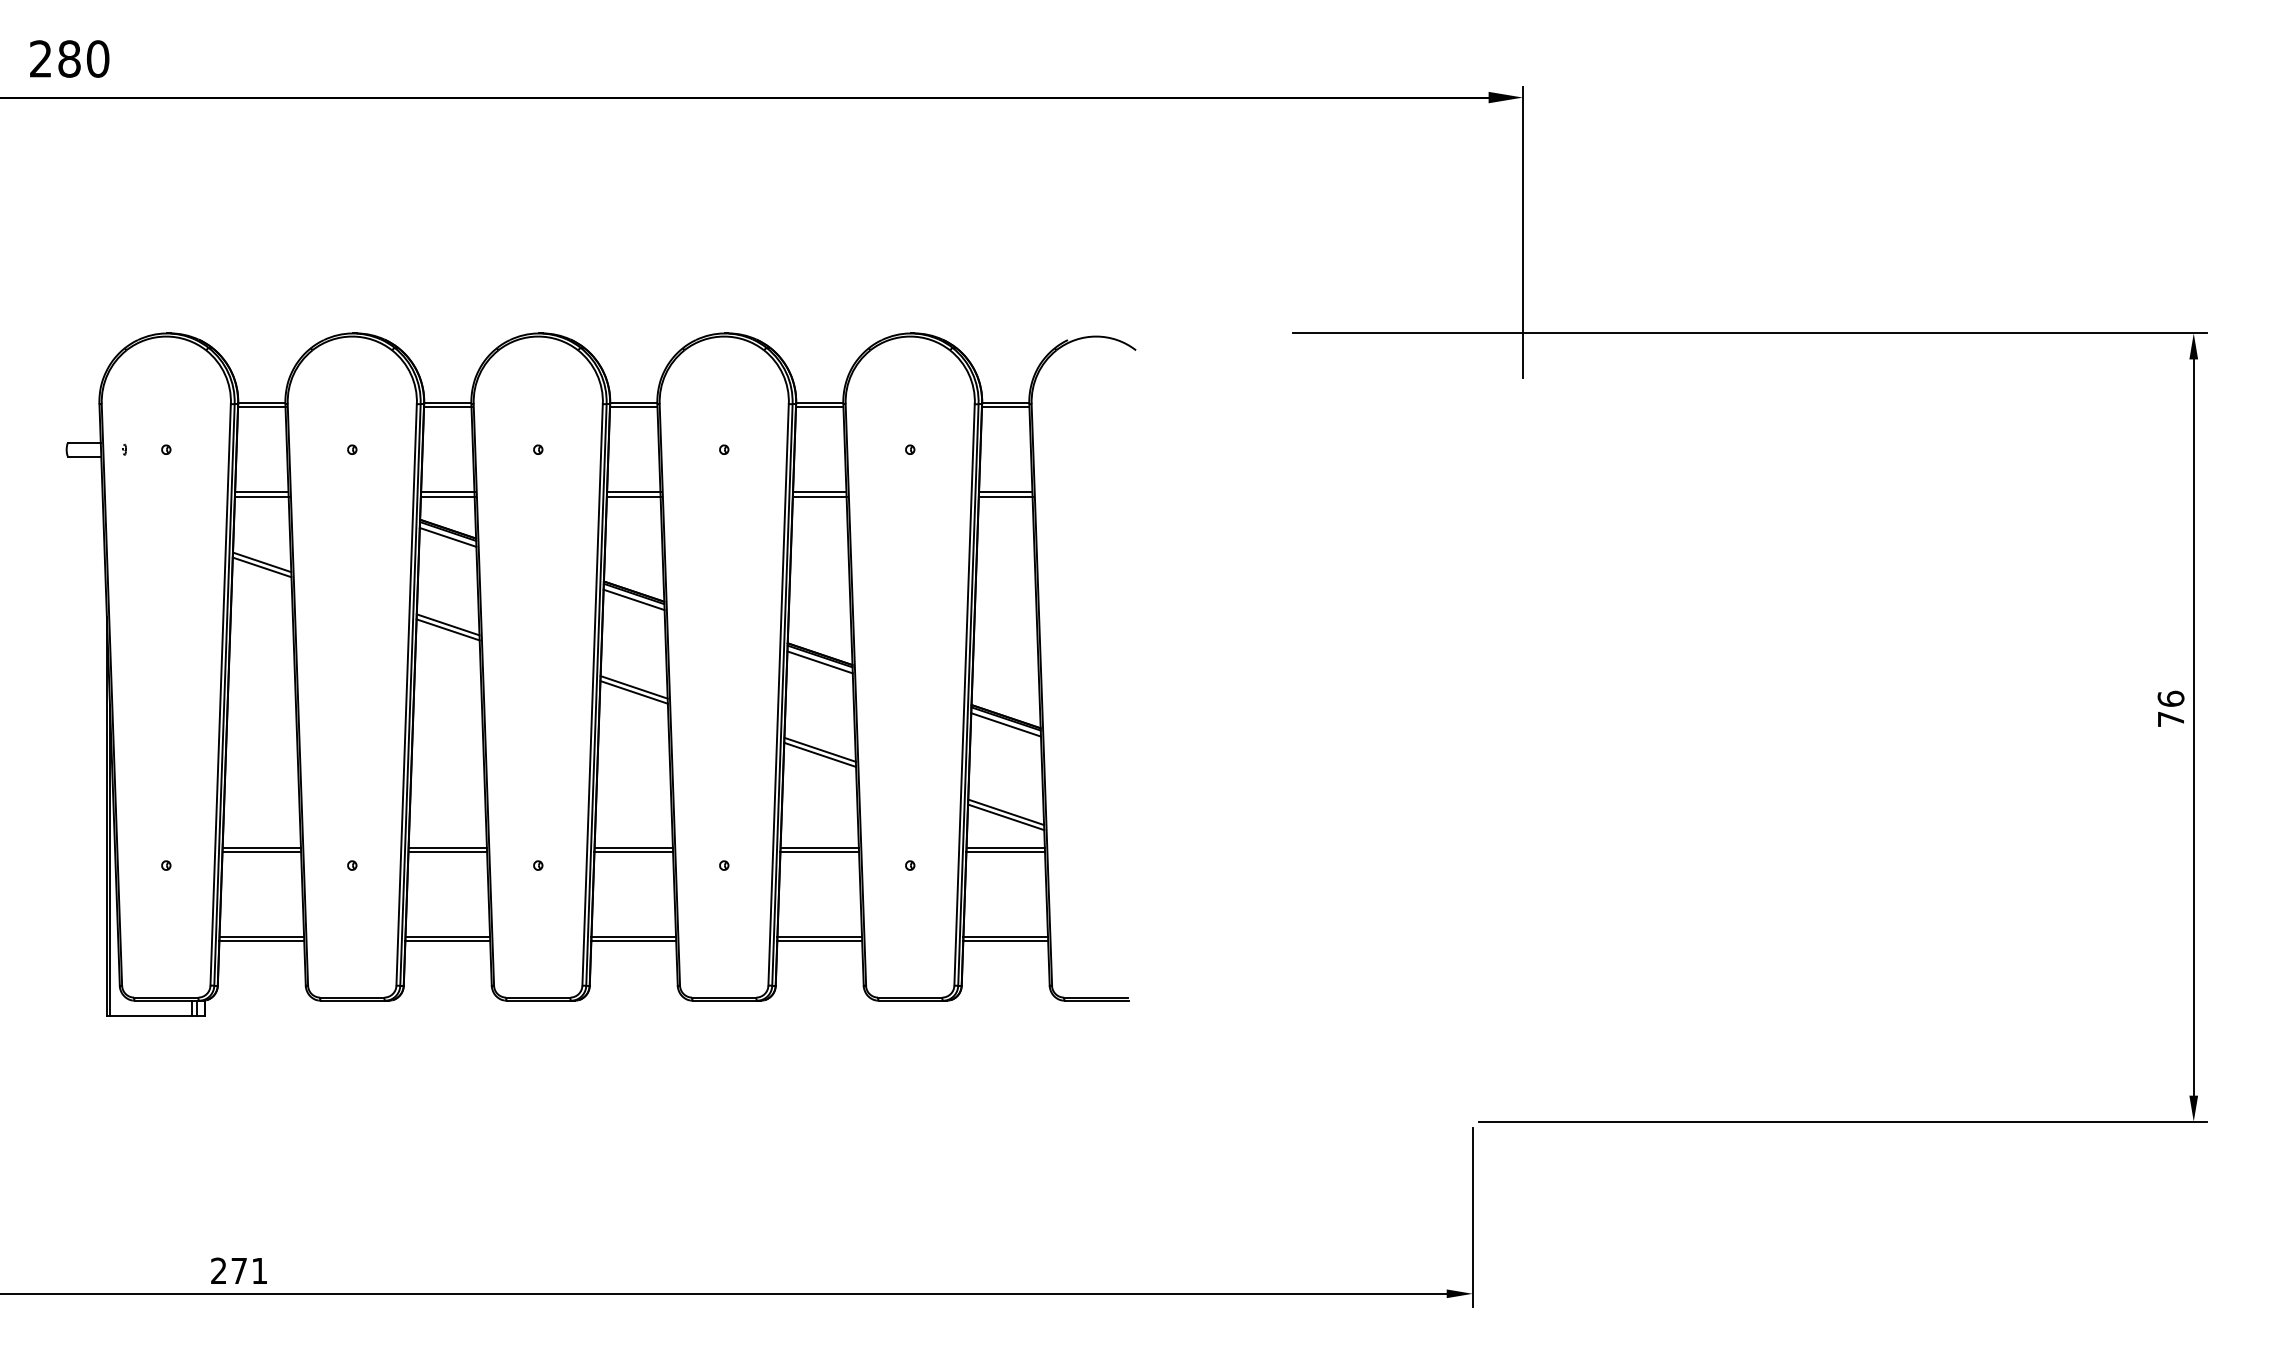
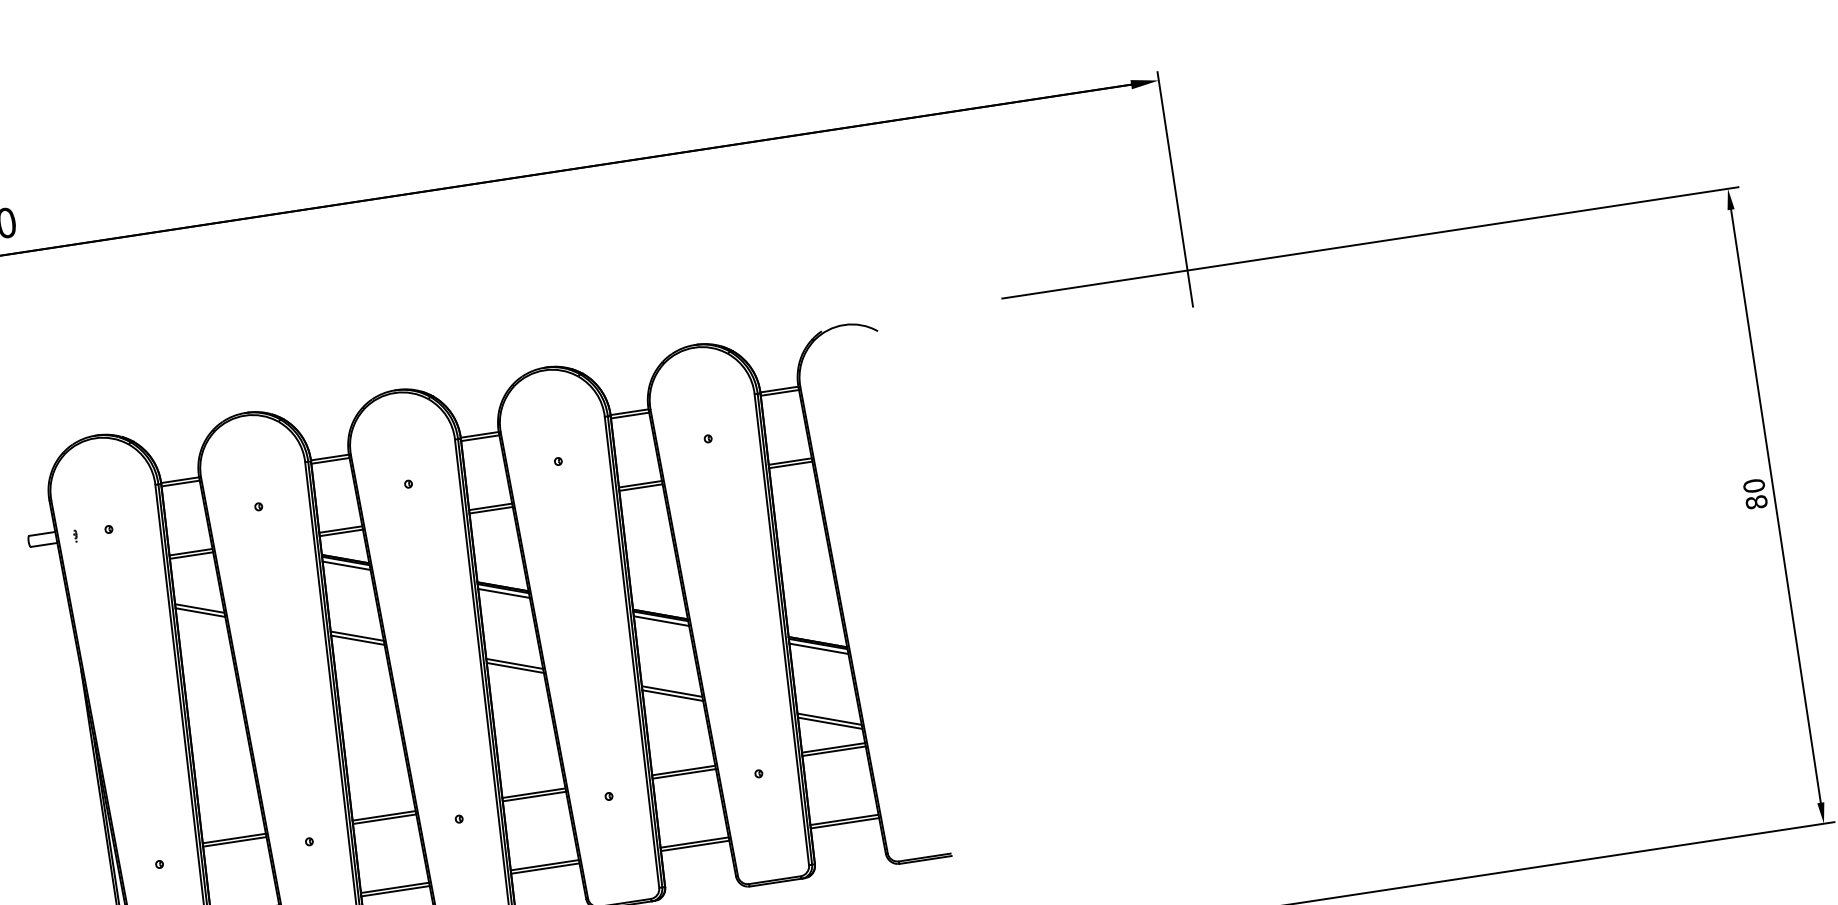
text: (2170, 708) -> (1754, 493), 76 -> 80

